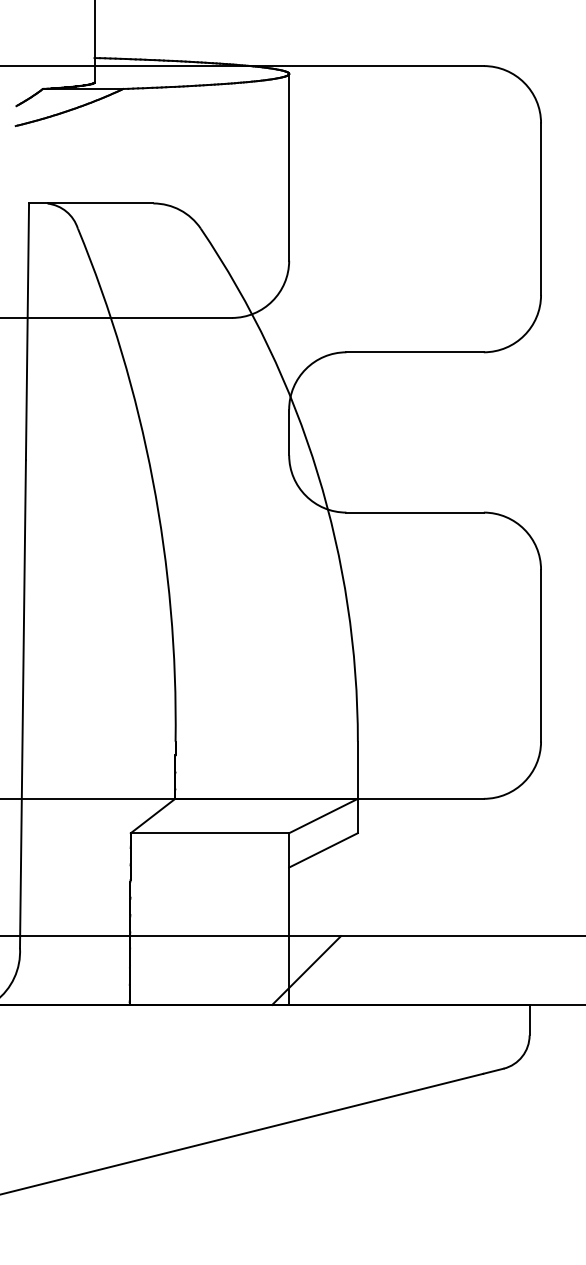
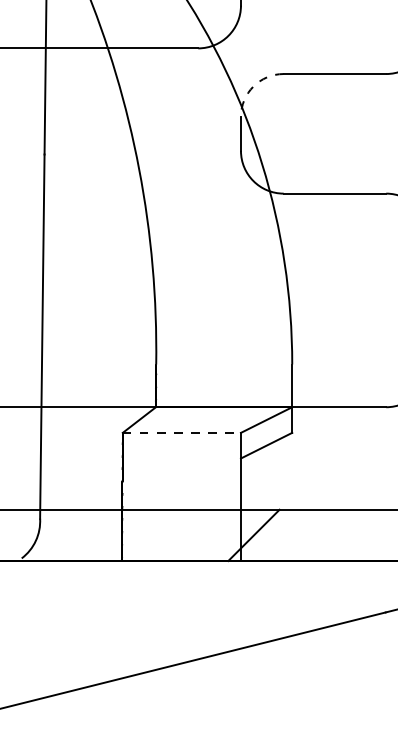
arc: (305, 369) -> (253, 86), solid -> dashed
line: (210, 833) -> (182, 433), solid -> dashed

